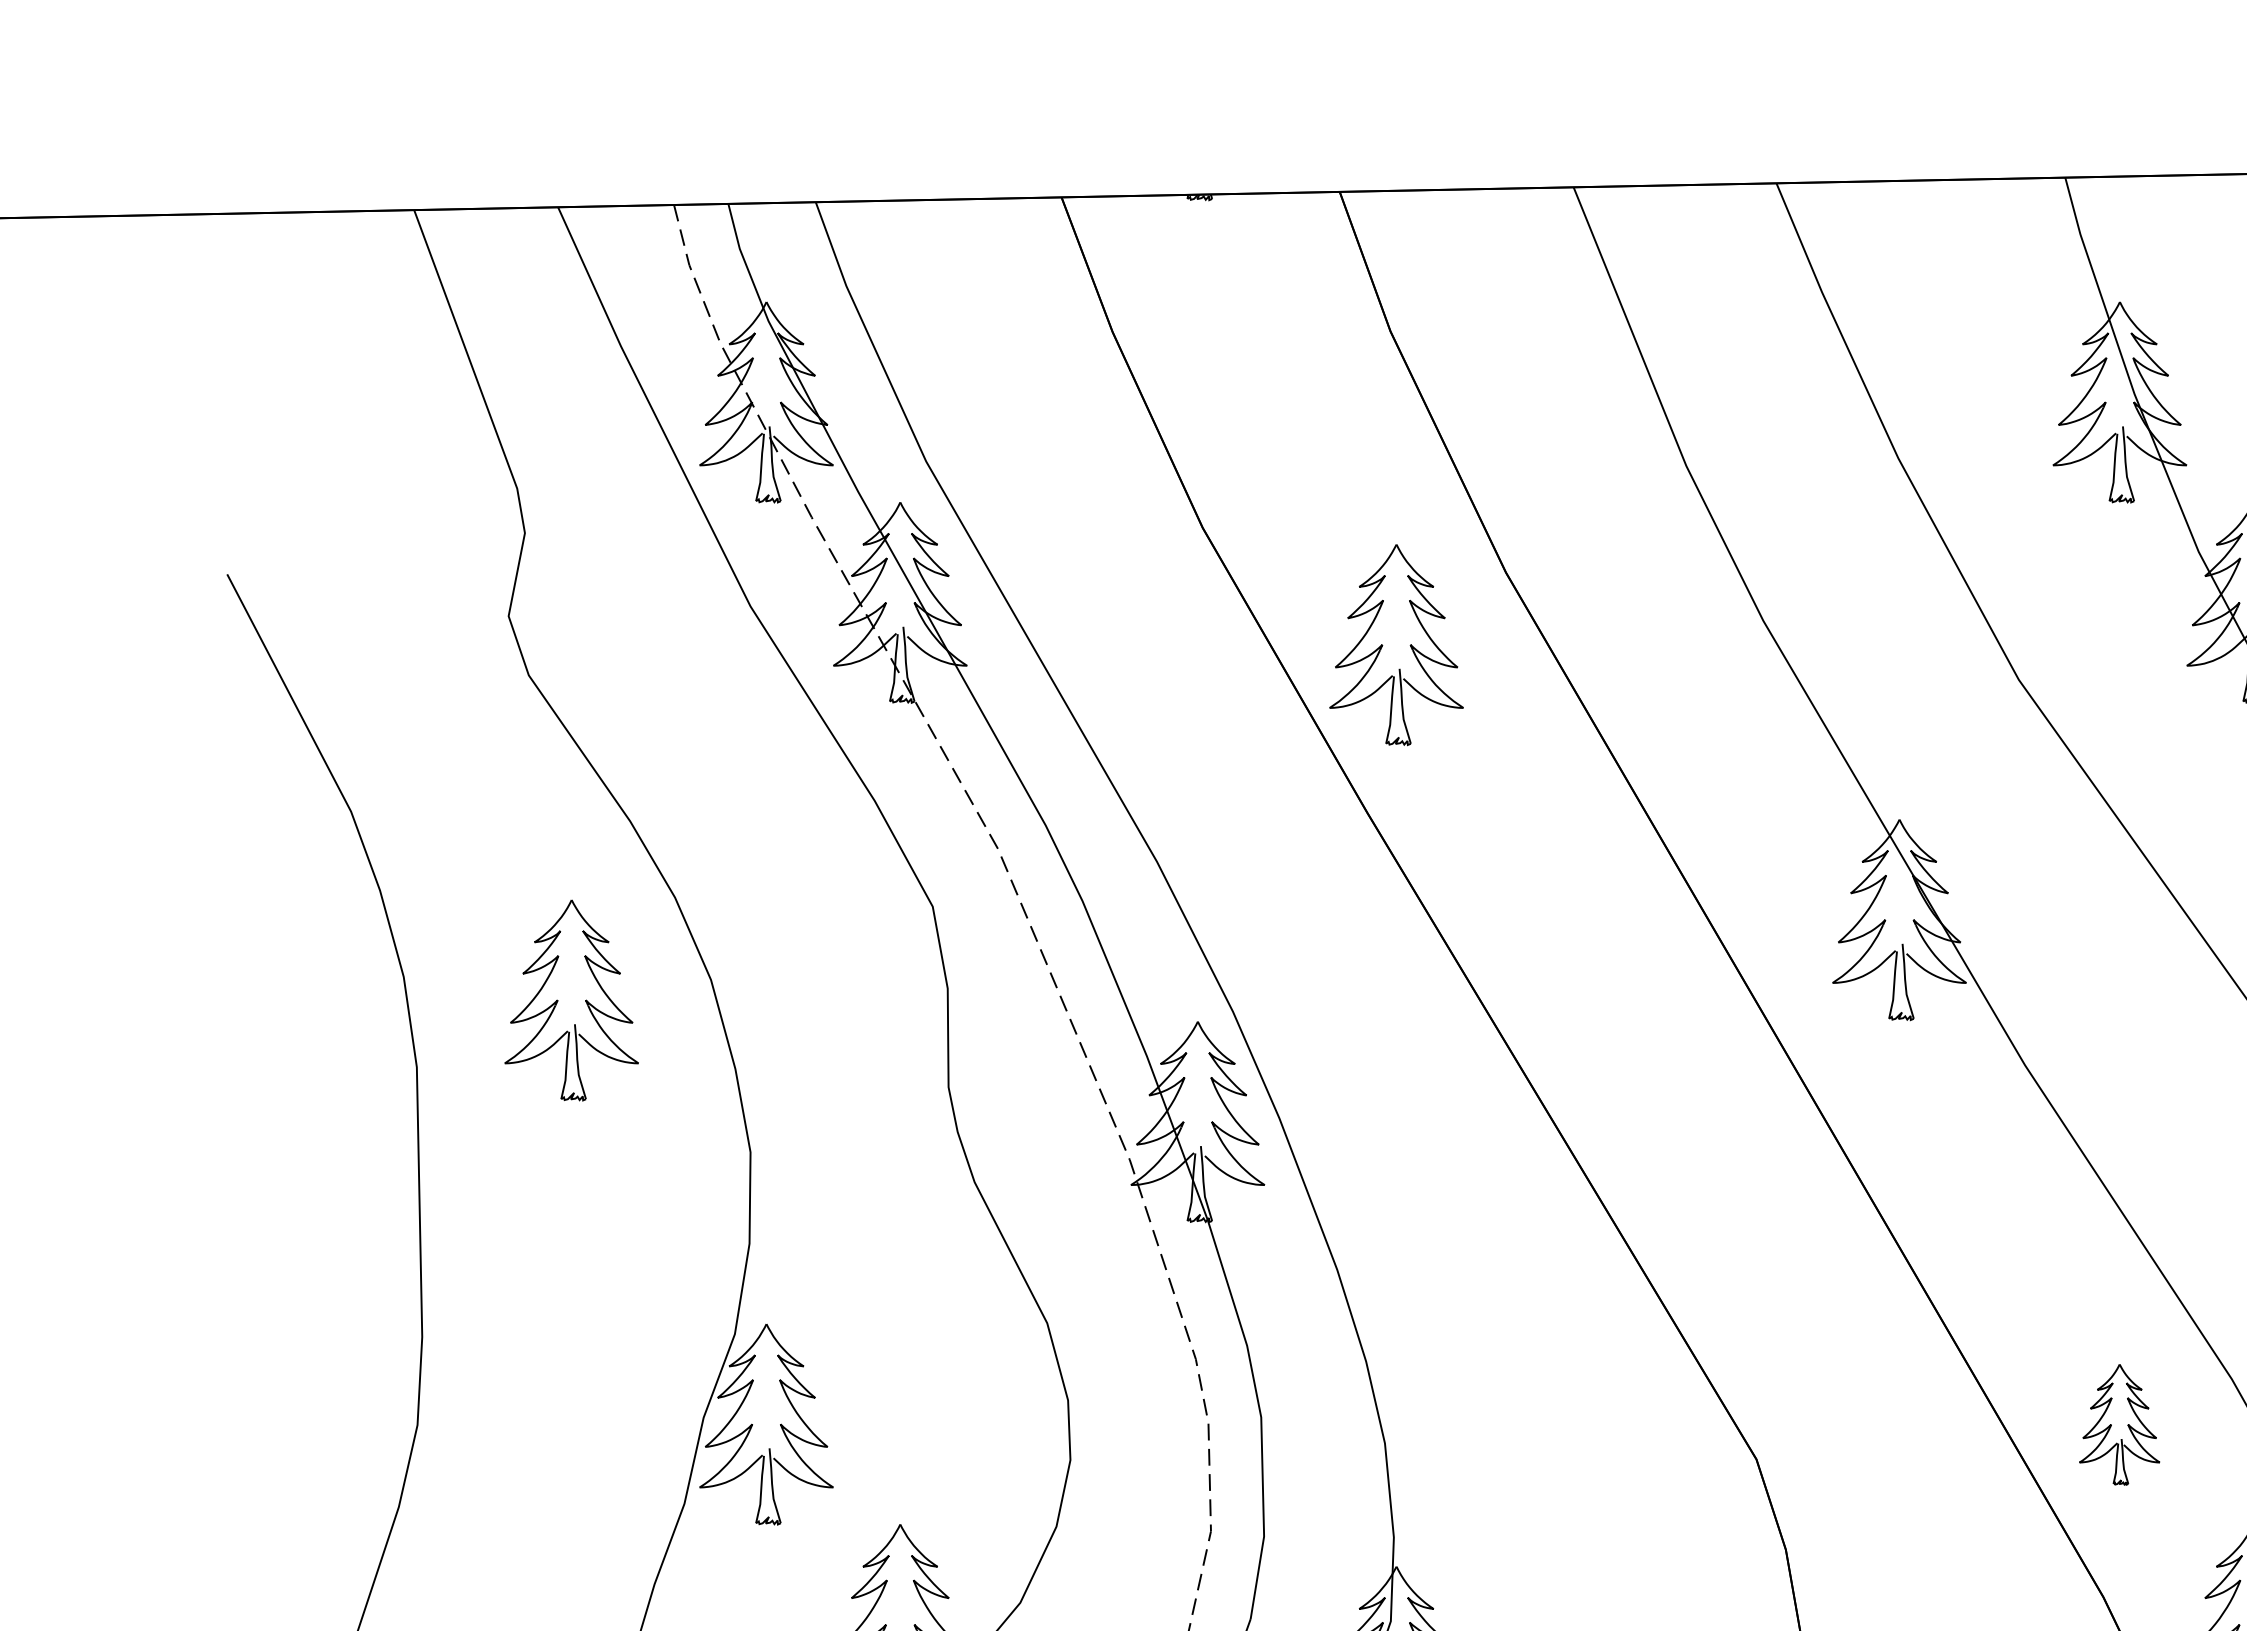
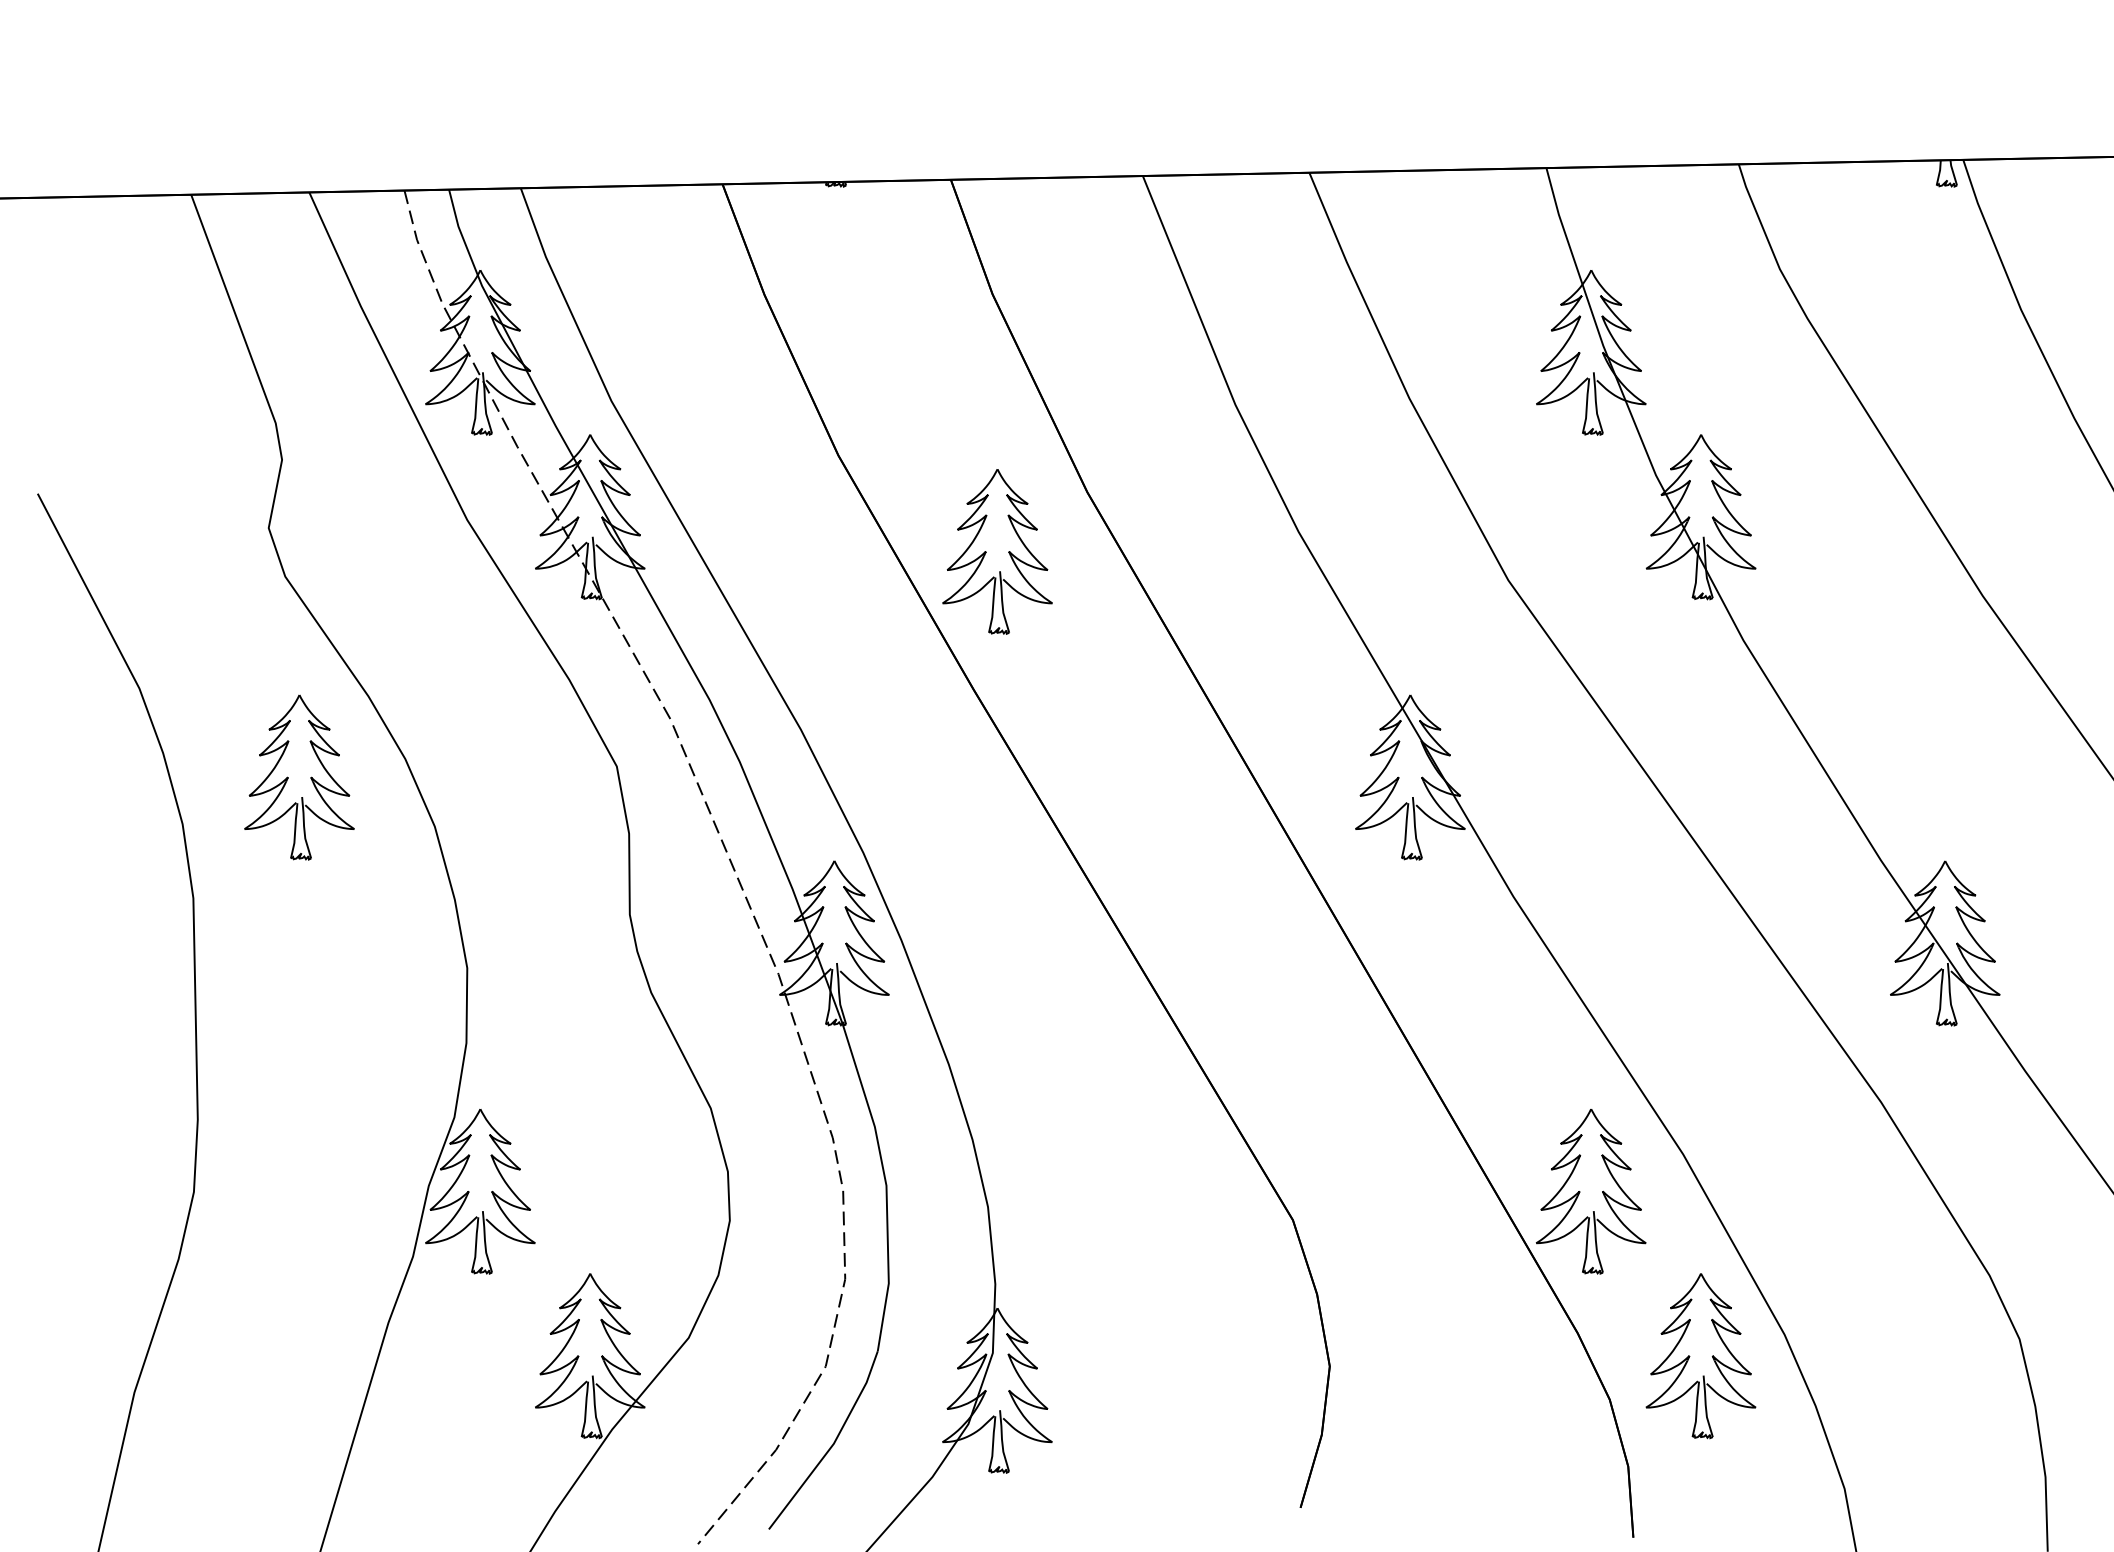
part: (558, 1000) -> (288, 777), moved
part: (2118, 1424) -> (1590, 1191), size x1.67

